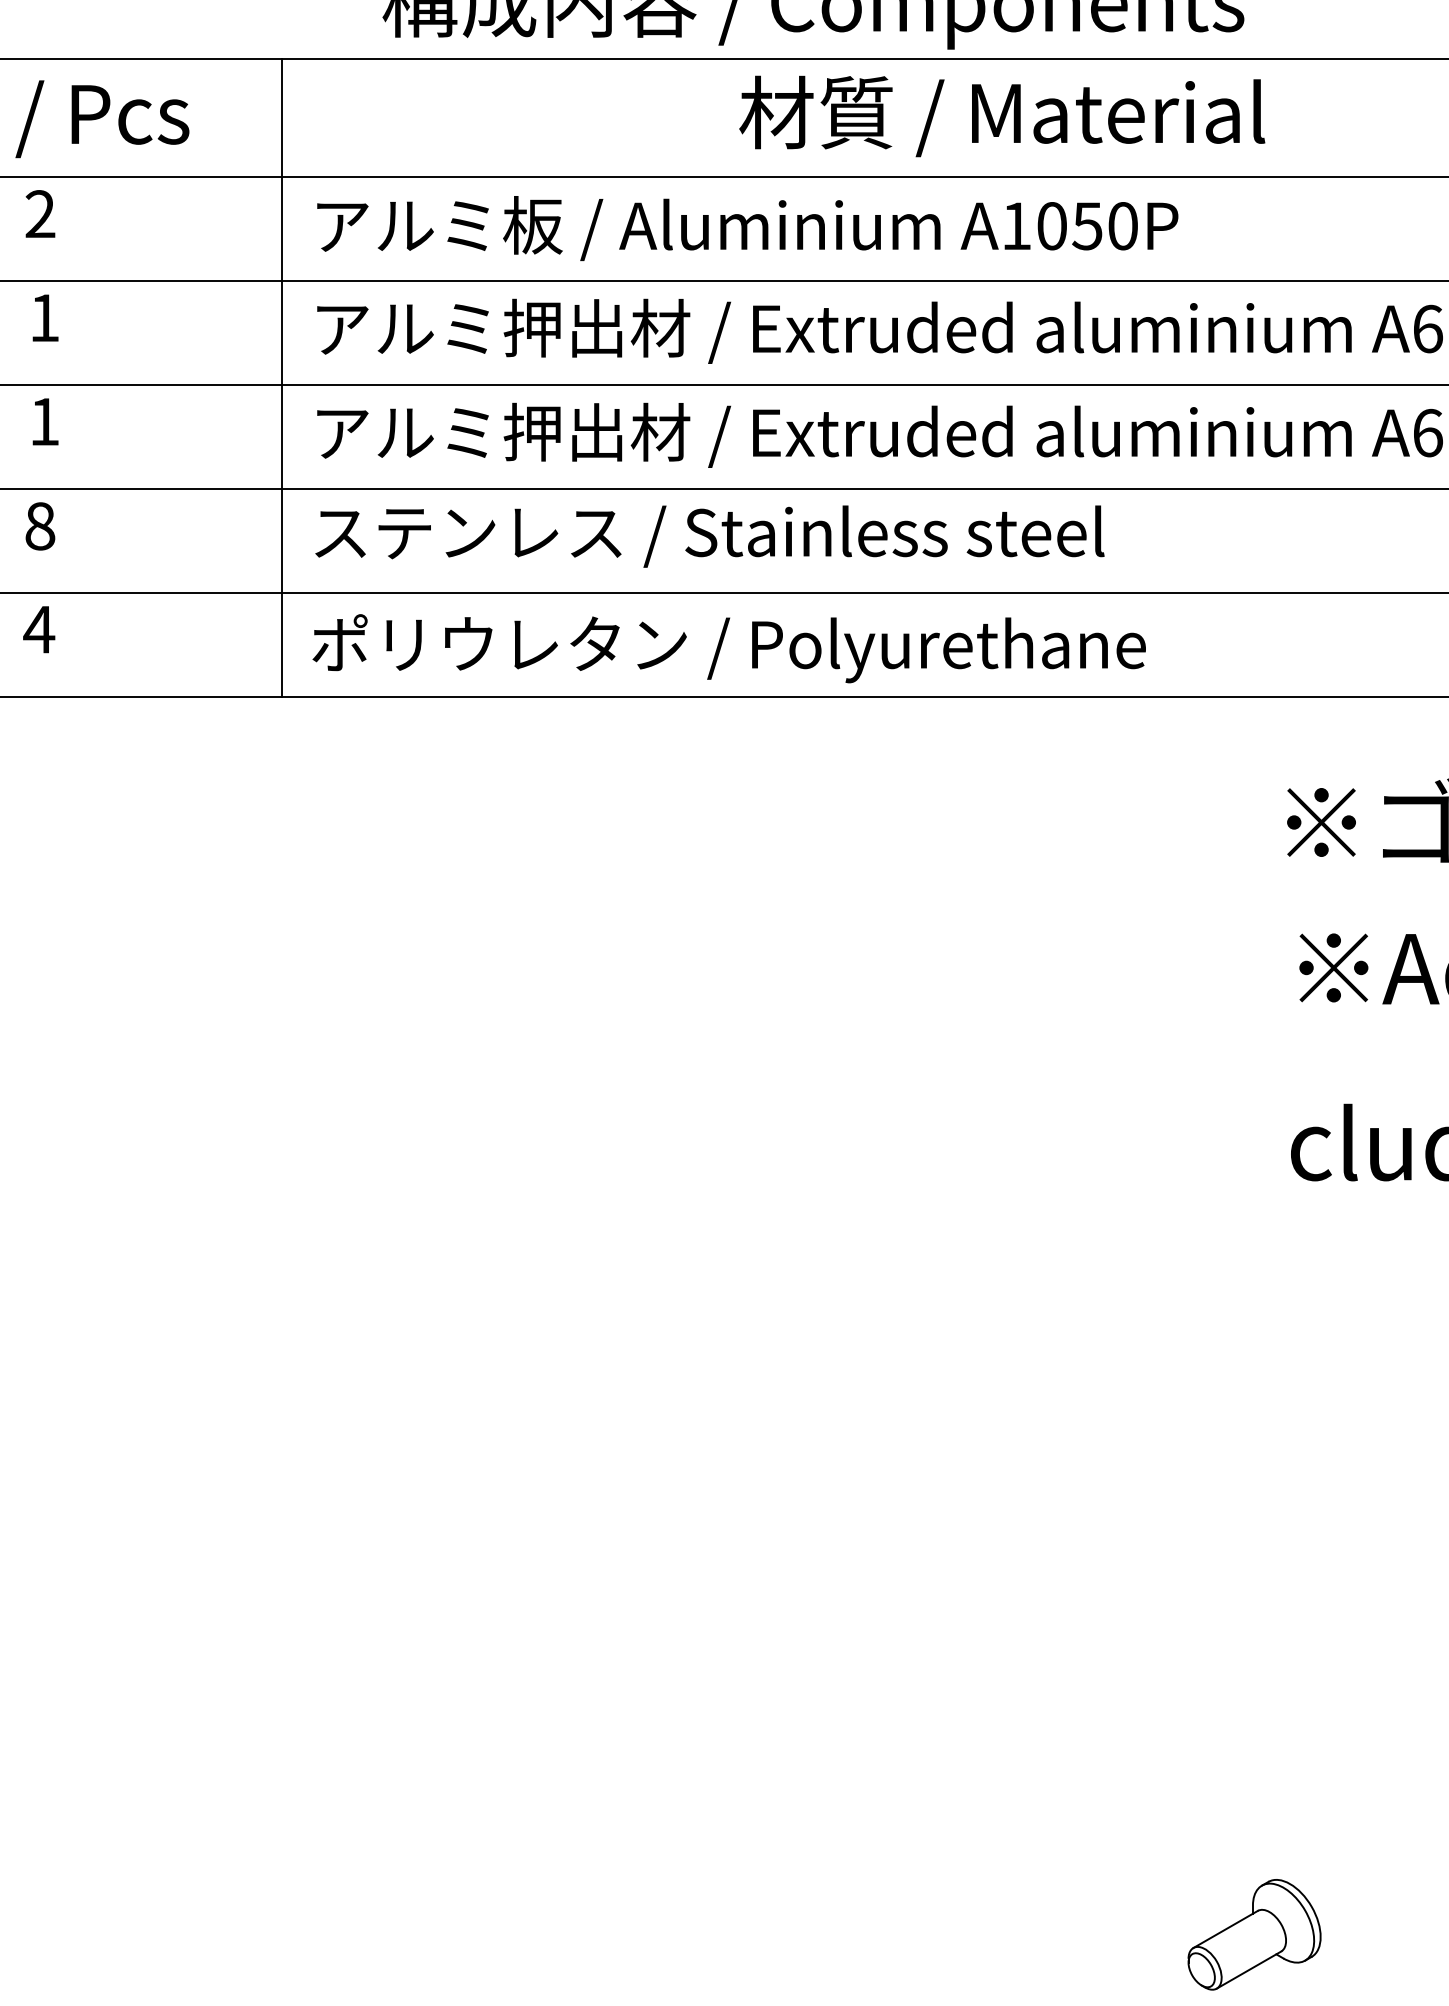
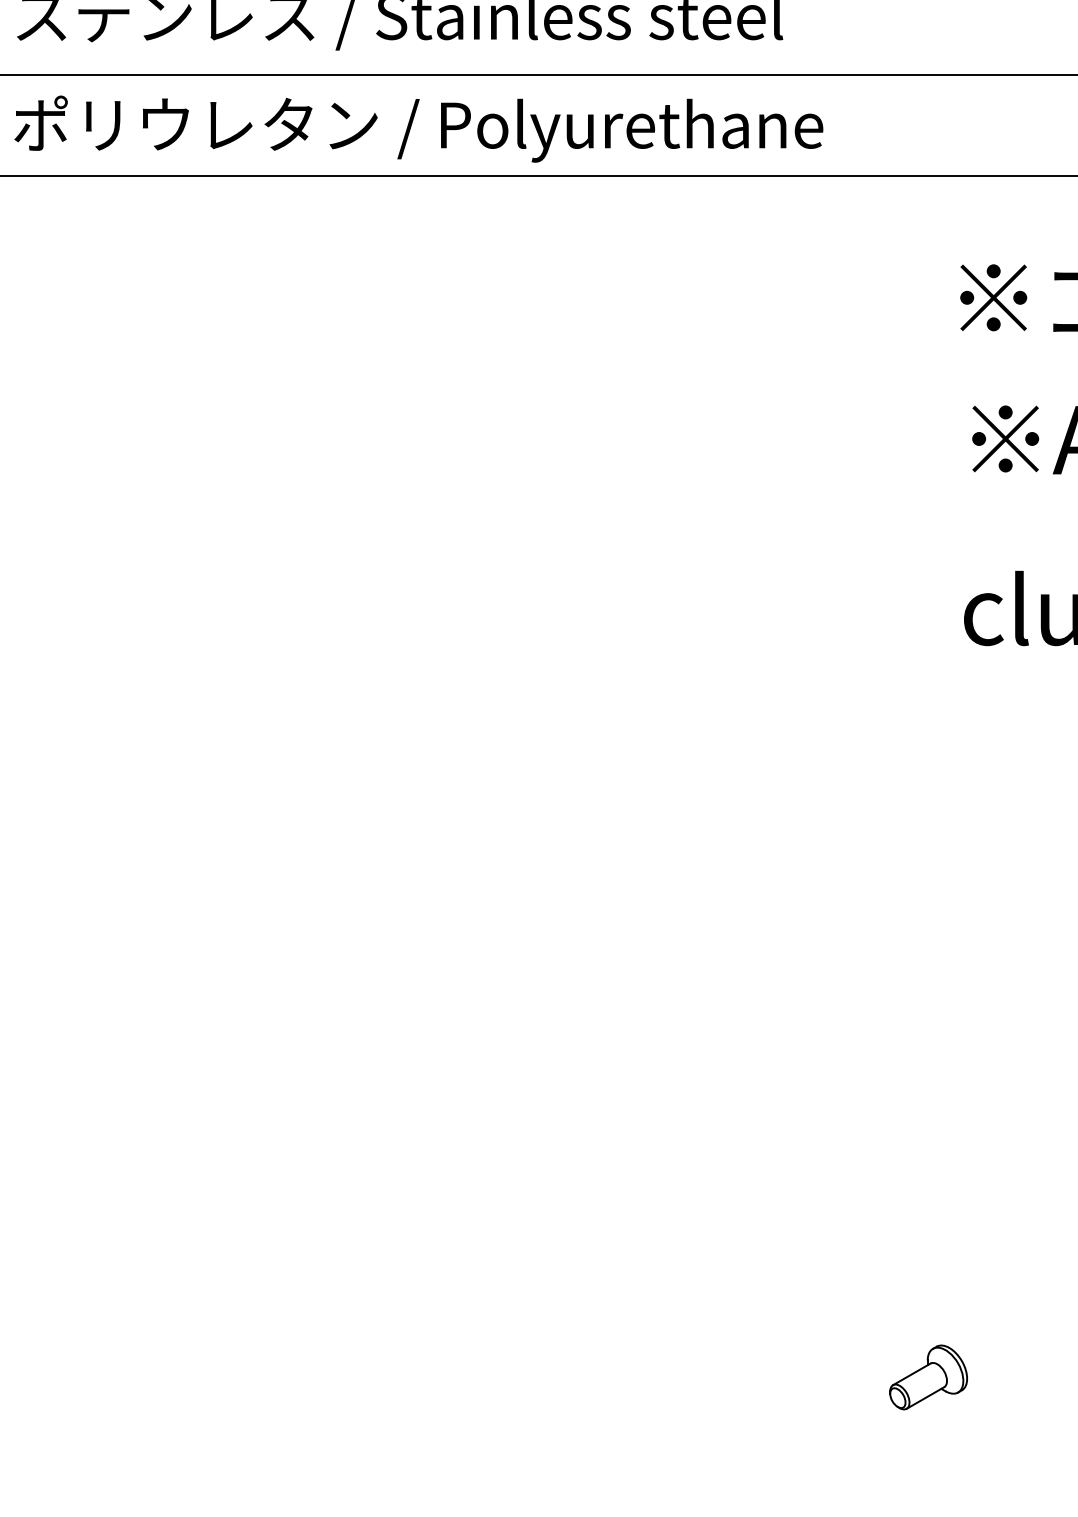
part: (1254, 1934) -> (928, 1377), size x0.6

